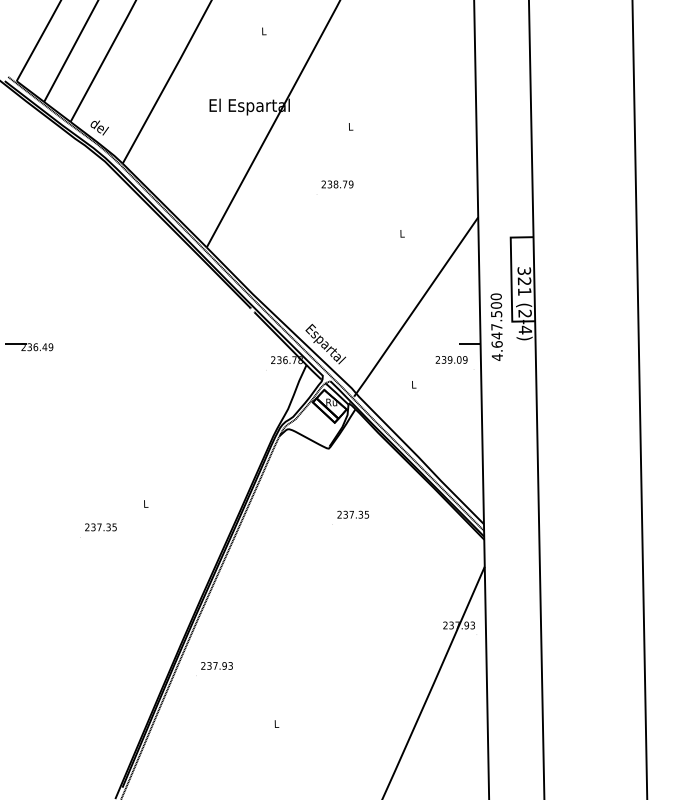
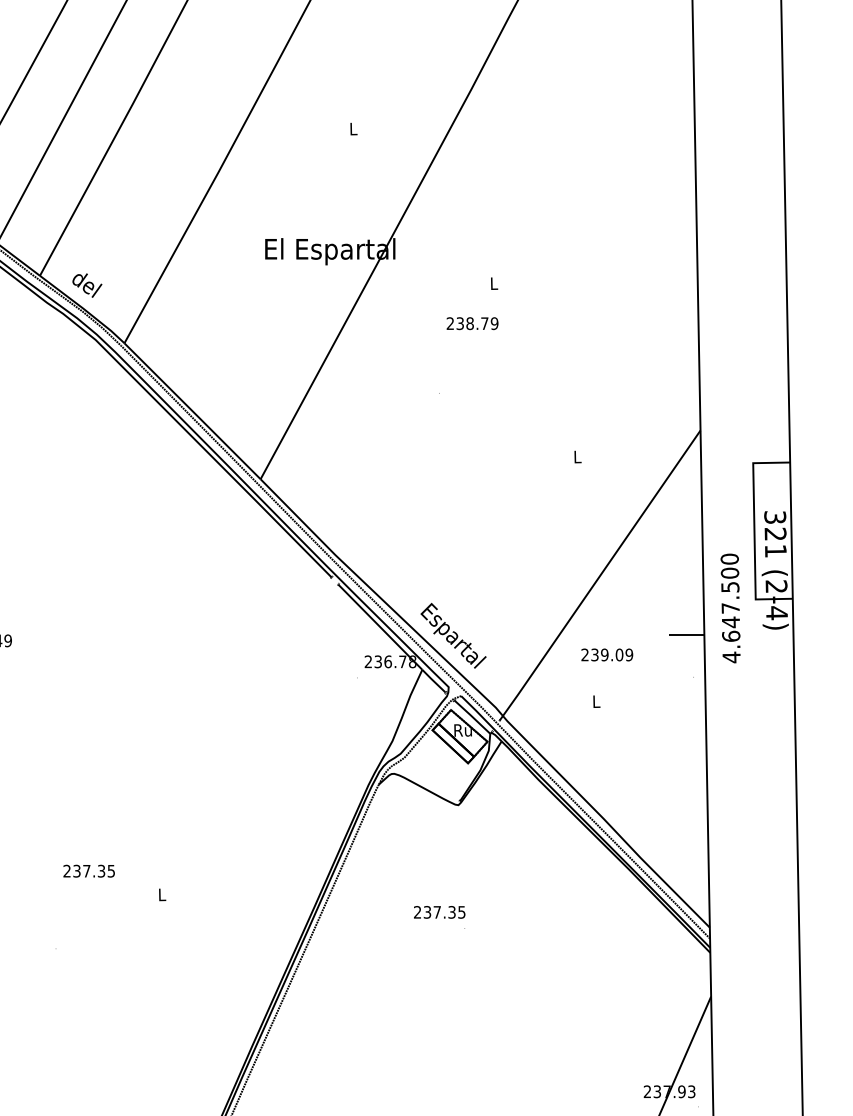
text: (337, 184) -> (472, 323), moved
text: (451, 359) -> (606, 654), moved
text: (353, 514) -> (440, 911), moved
text: (100, 527) -> (88, 871), moved

